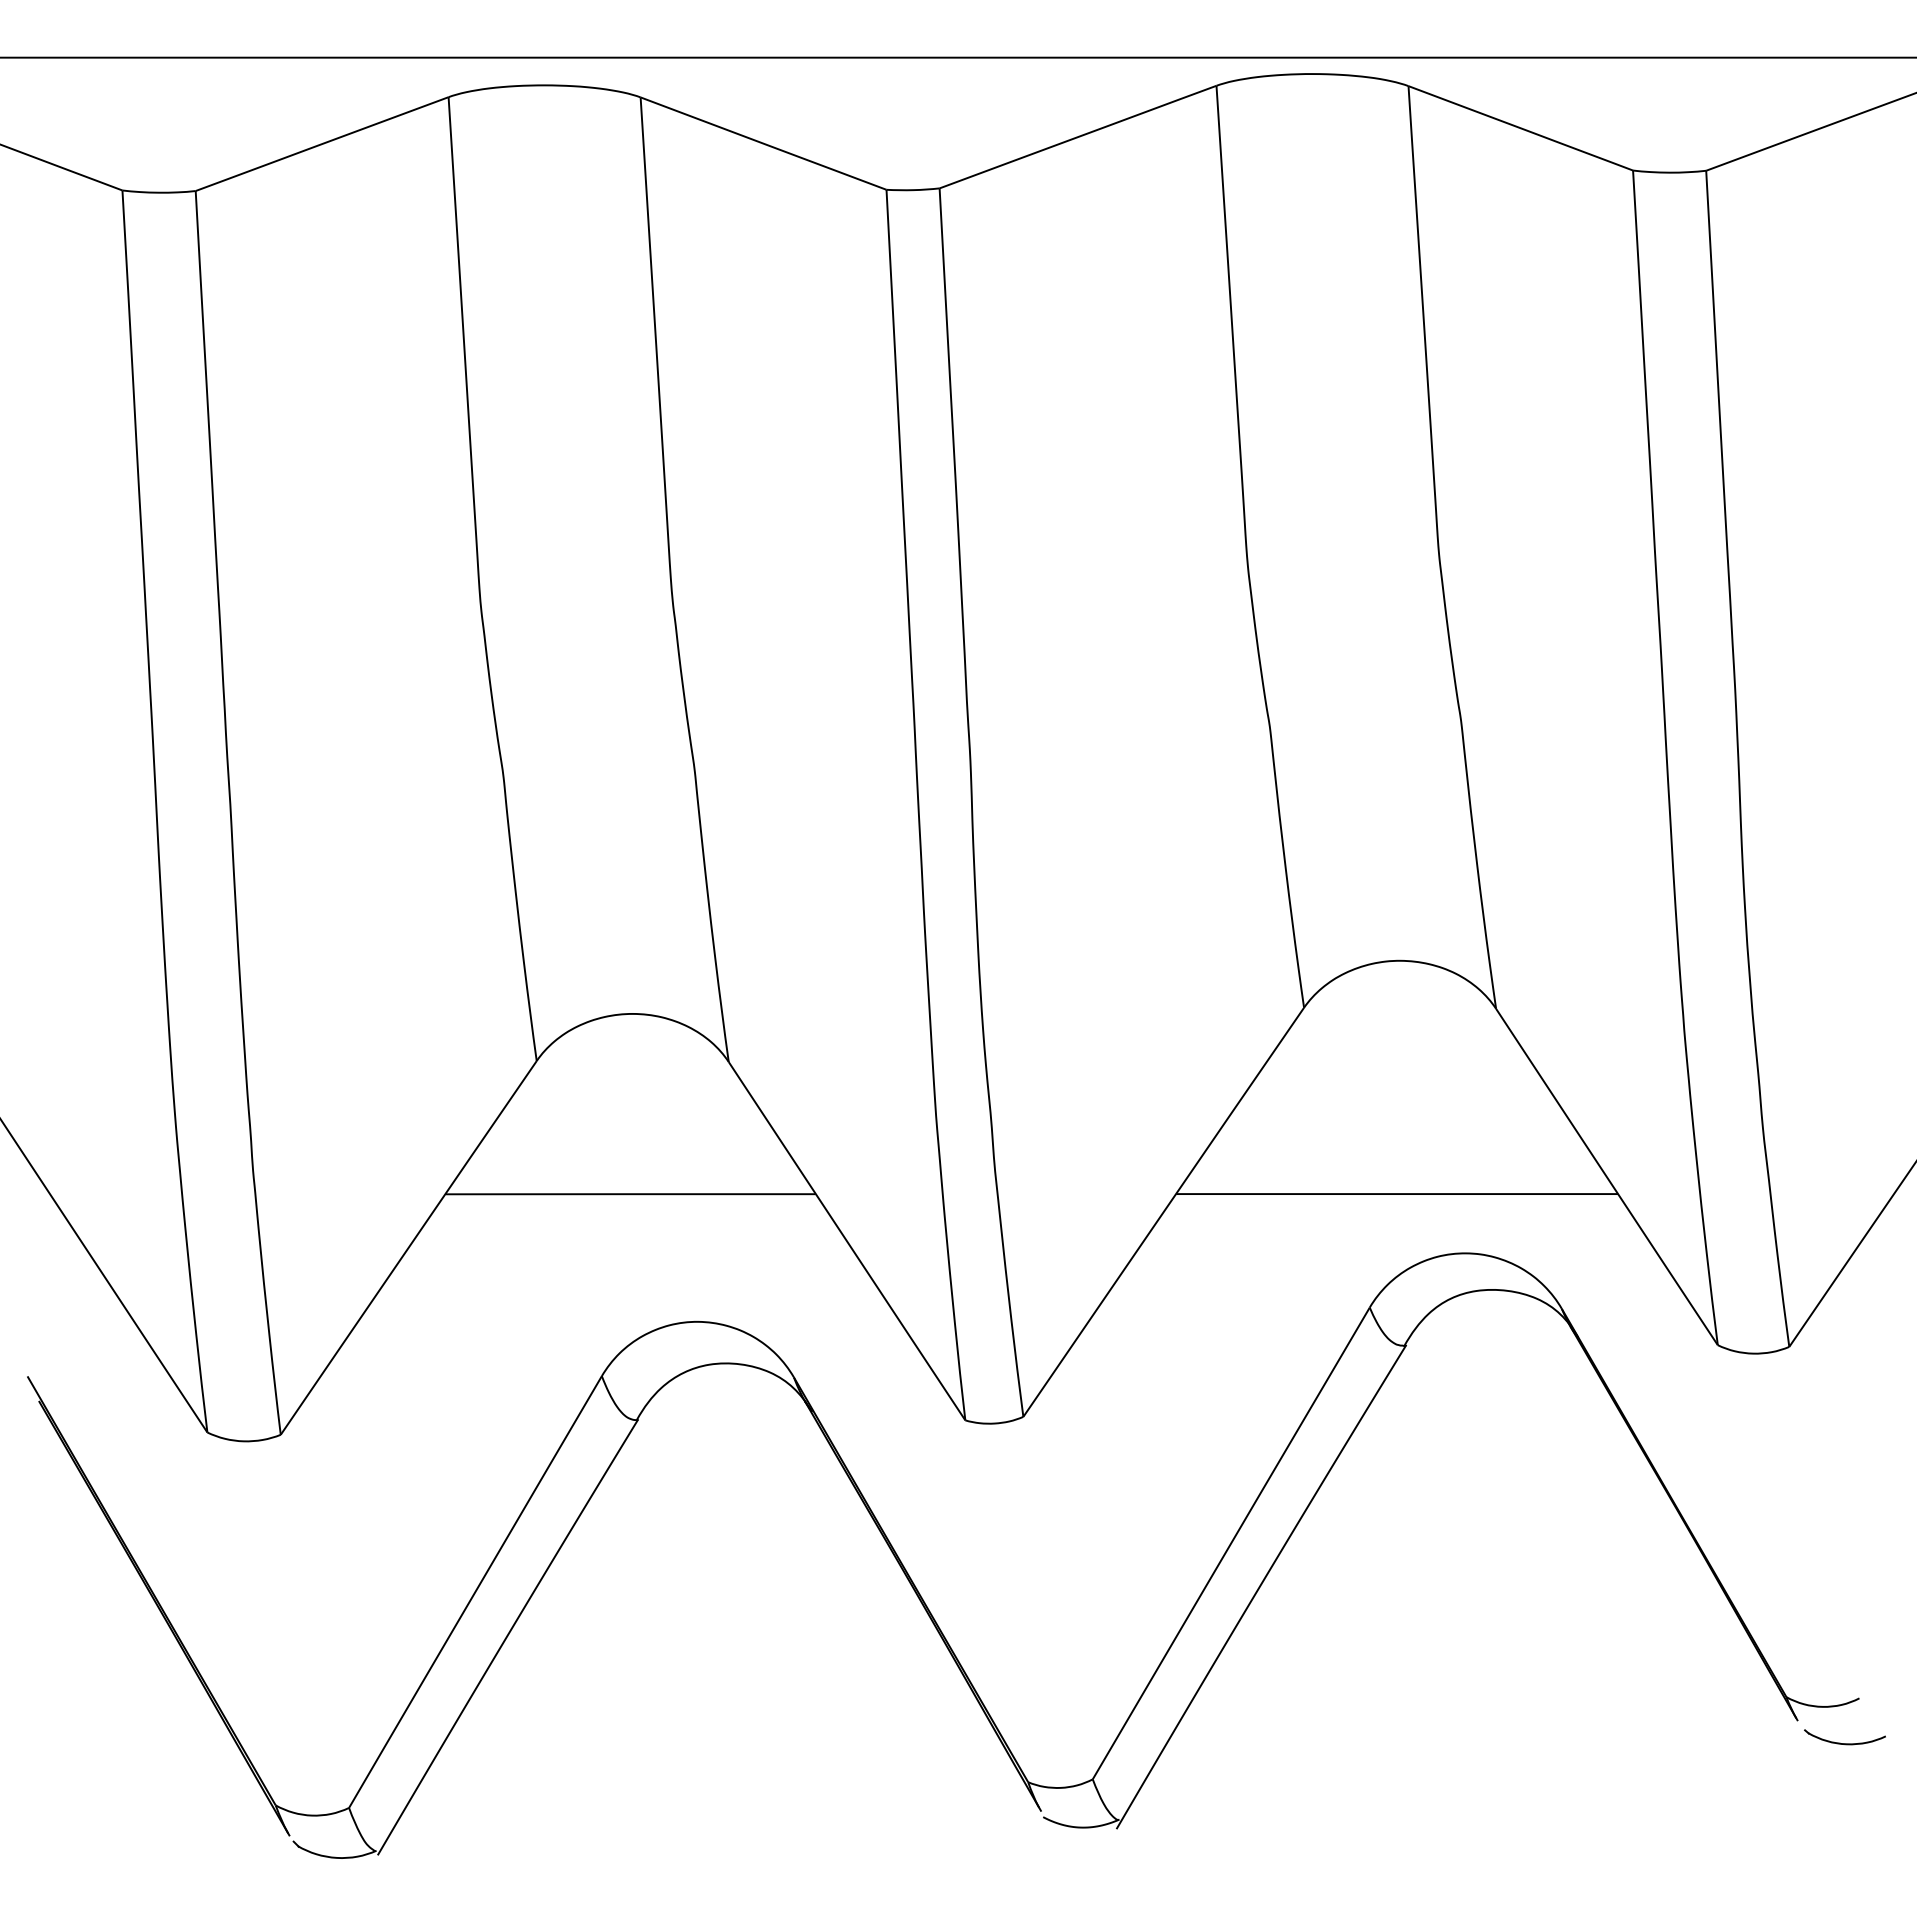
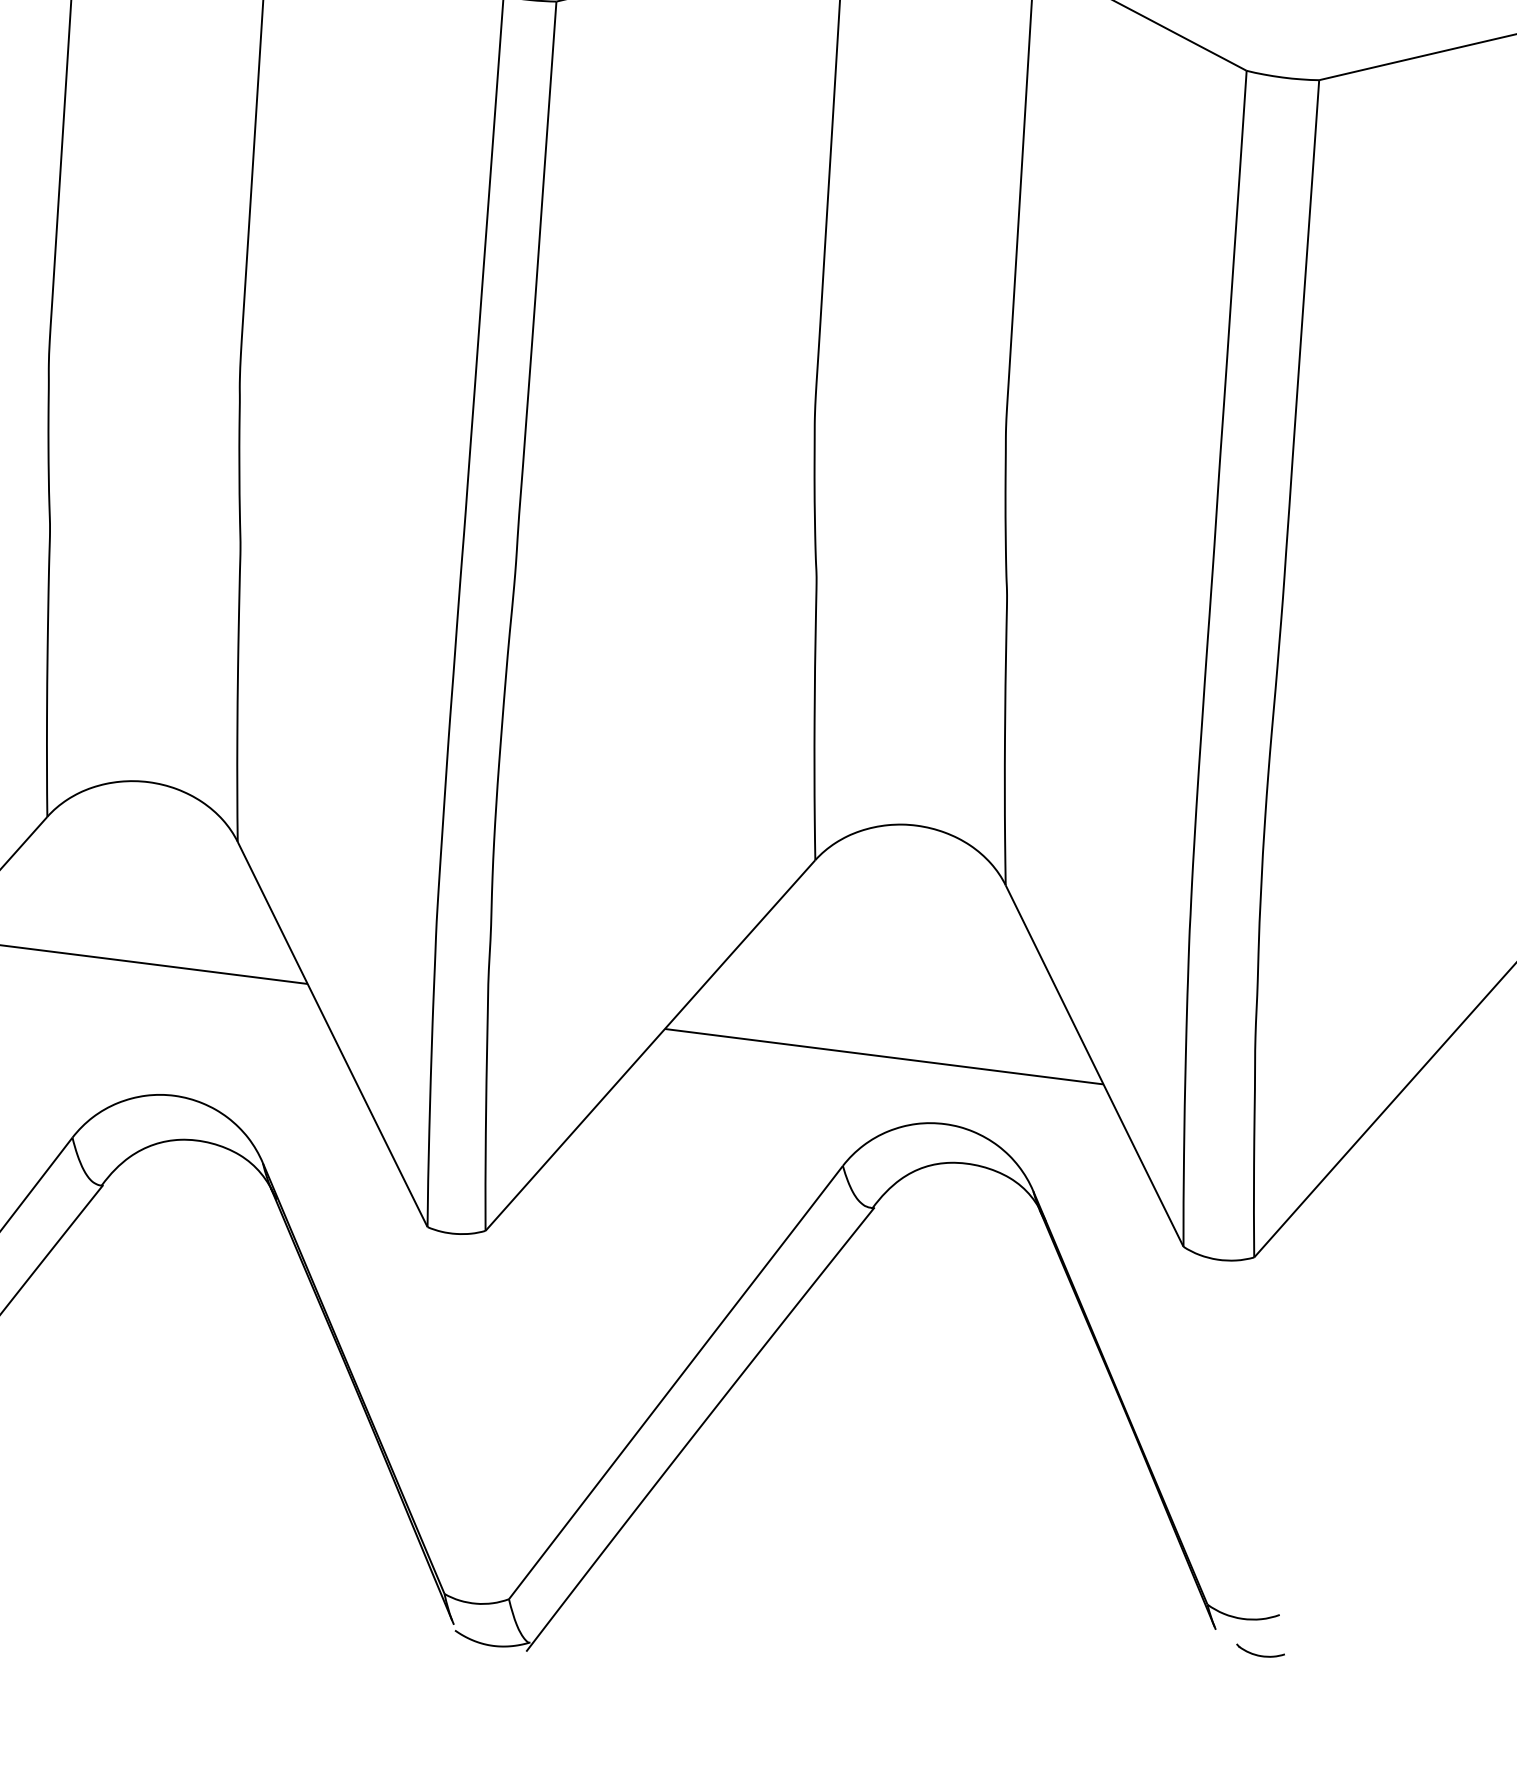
part: (1844, 1737) -> (1260, 1651), size x0.6

